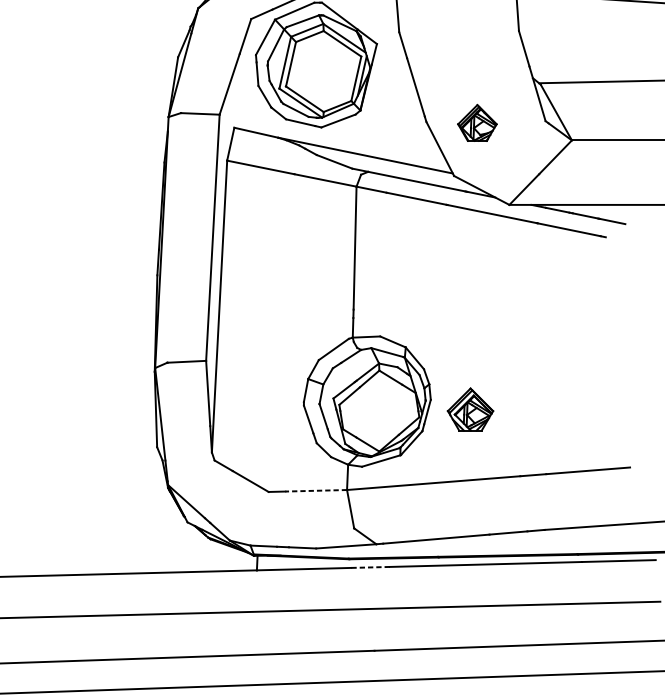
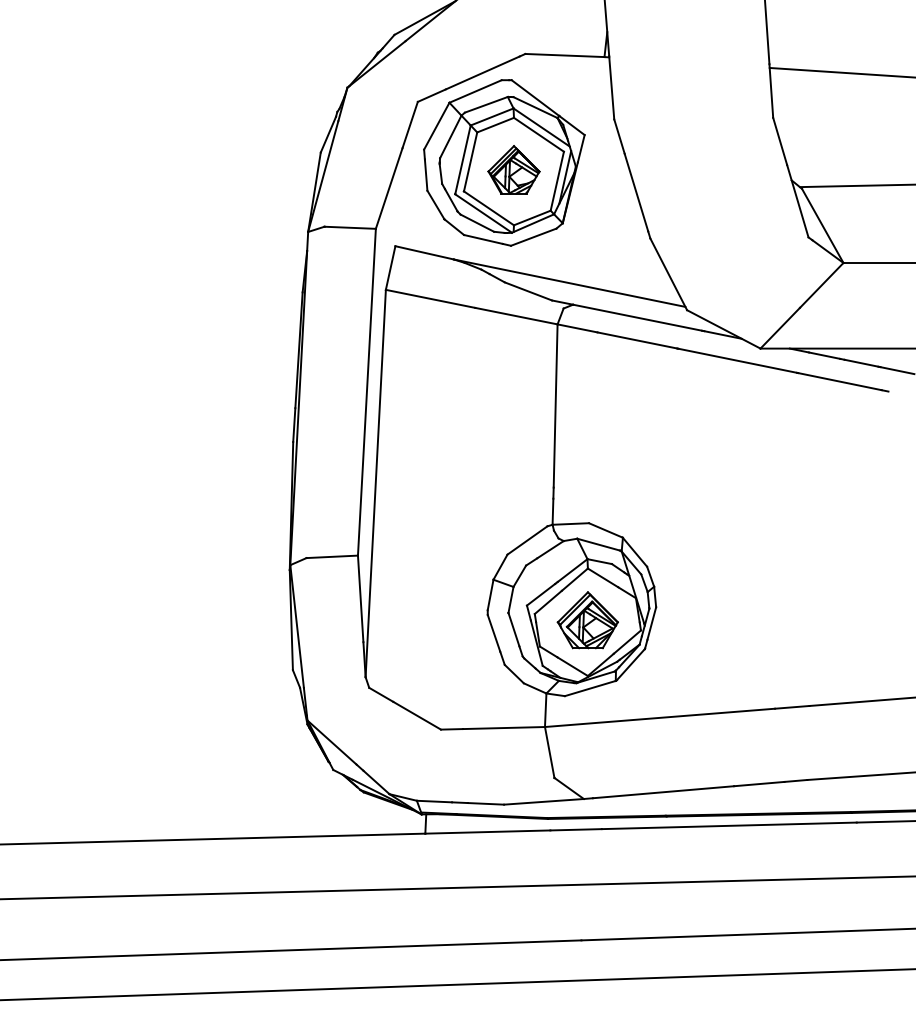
part: (477, 122) -> (513, 169), moved
part: (470, 409) -> (587, 620), moved
line: (316, 491) -> (504, 728), dashed -> solid
line: (370, 567) -> (576, 829), dashed -> solid

